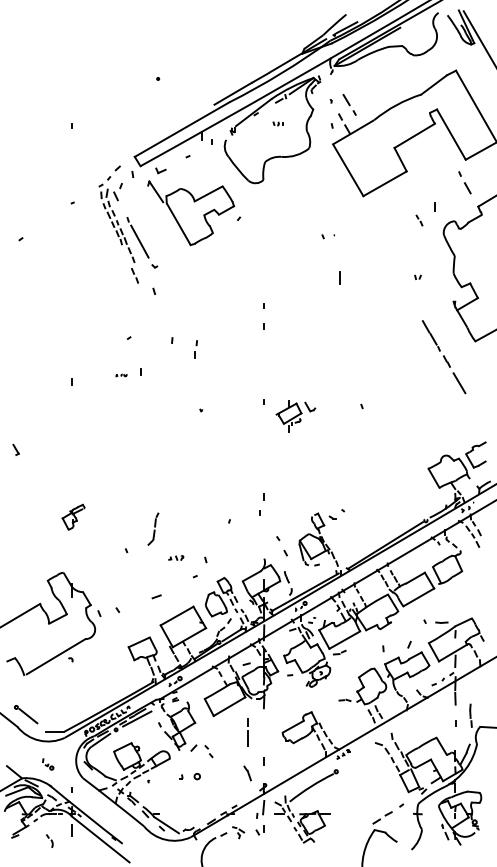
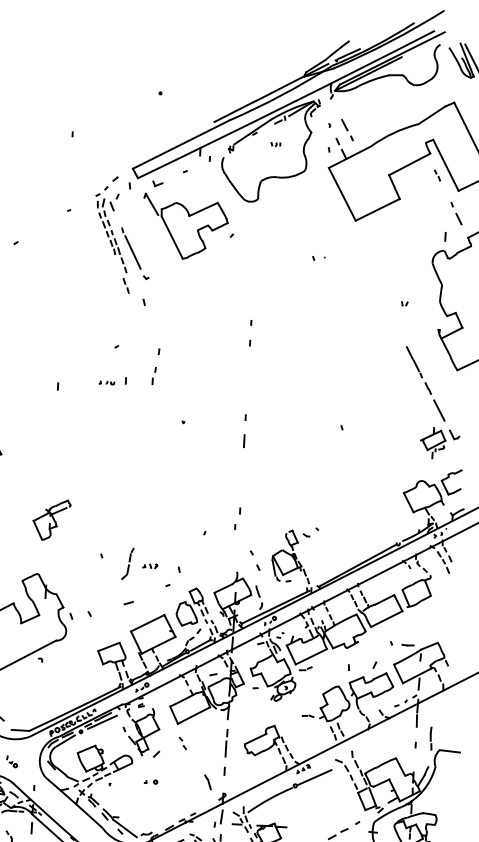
line: (434, 206) -> (444, 236), moved
part: (419, 220) -> (437, 175), moved
line: (339, 277) -> (243, 440), moved
part: (195, 349) -> (153, 376), moved
part: (121, 375) -> (107, 383), size x1.43
part: (295, 416) -> (439, 443), moved
part: (73, 516) -> (51, 519), size x1.67
part: (153, 528) -> (127, 563), moved
line: (247, 732) -> (225, 742), moved
part: (208, 751) -> (182, 743), moved
line: (355, 761) -> (314, 776), added
part: (190, 775) -> (151, 781), size x0.62

